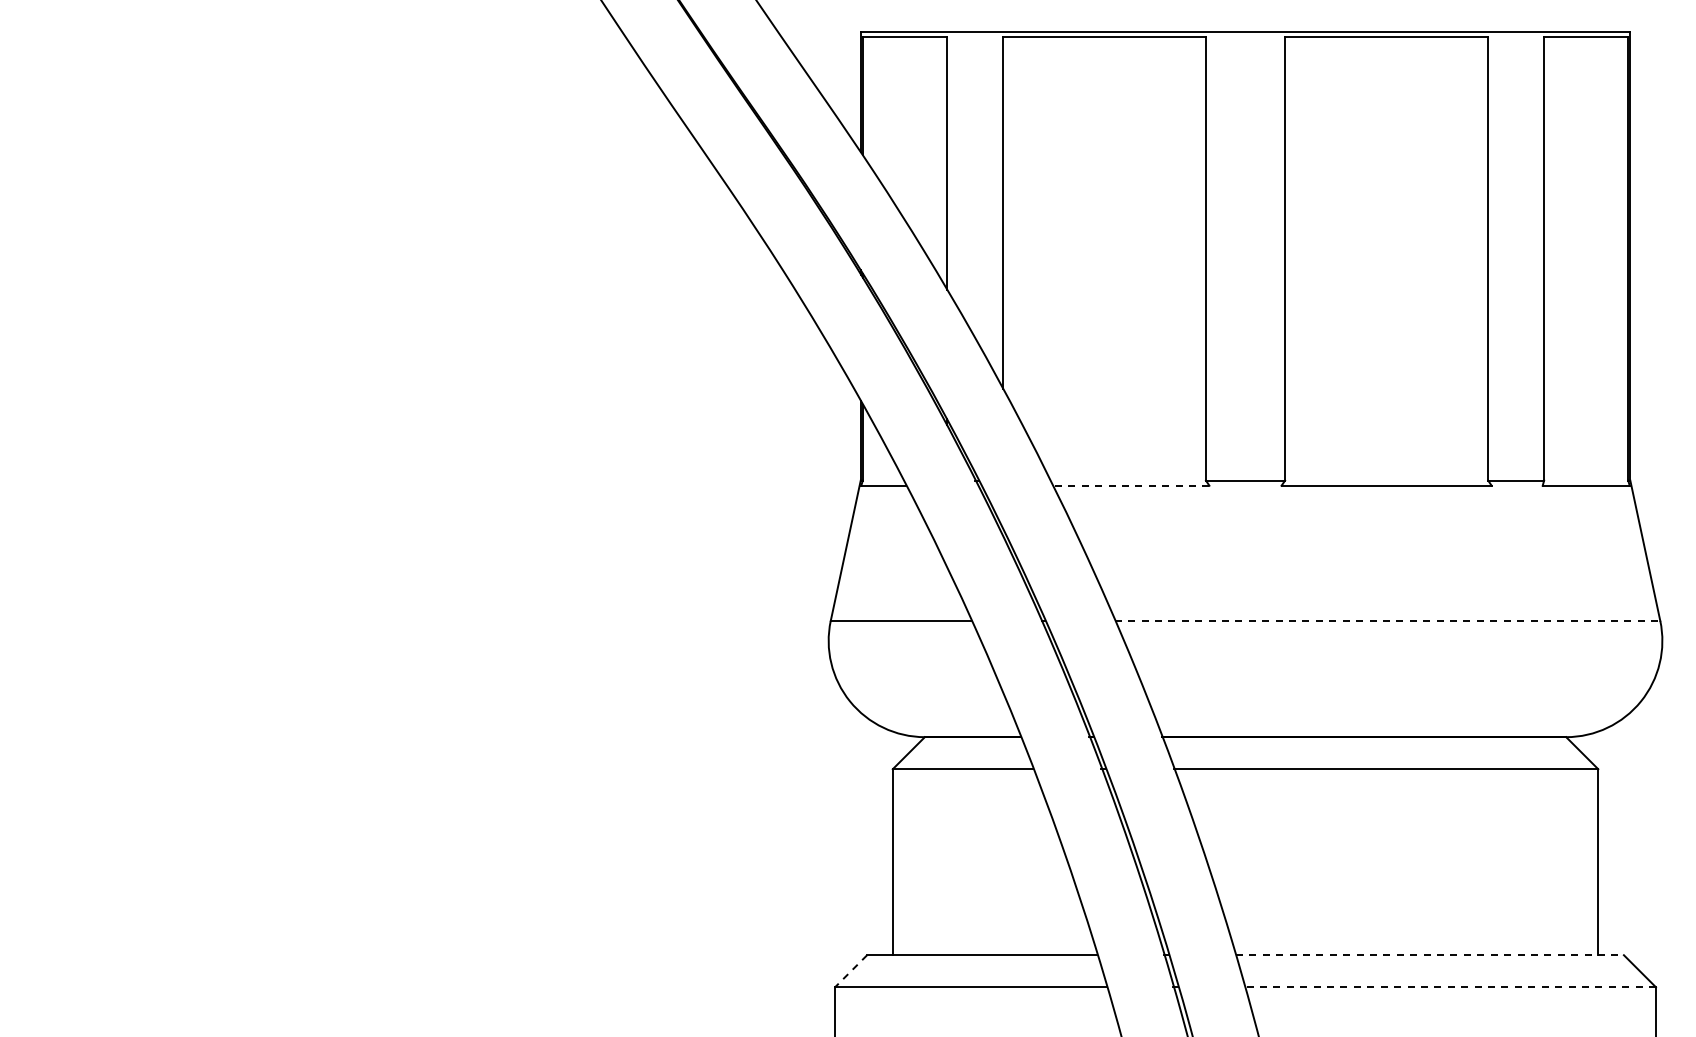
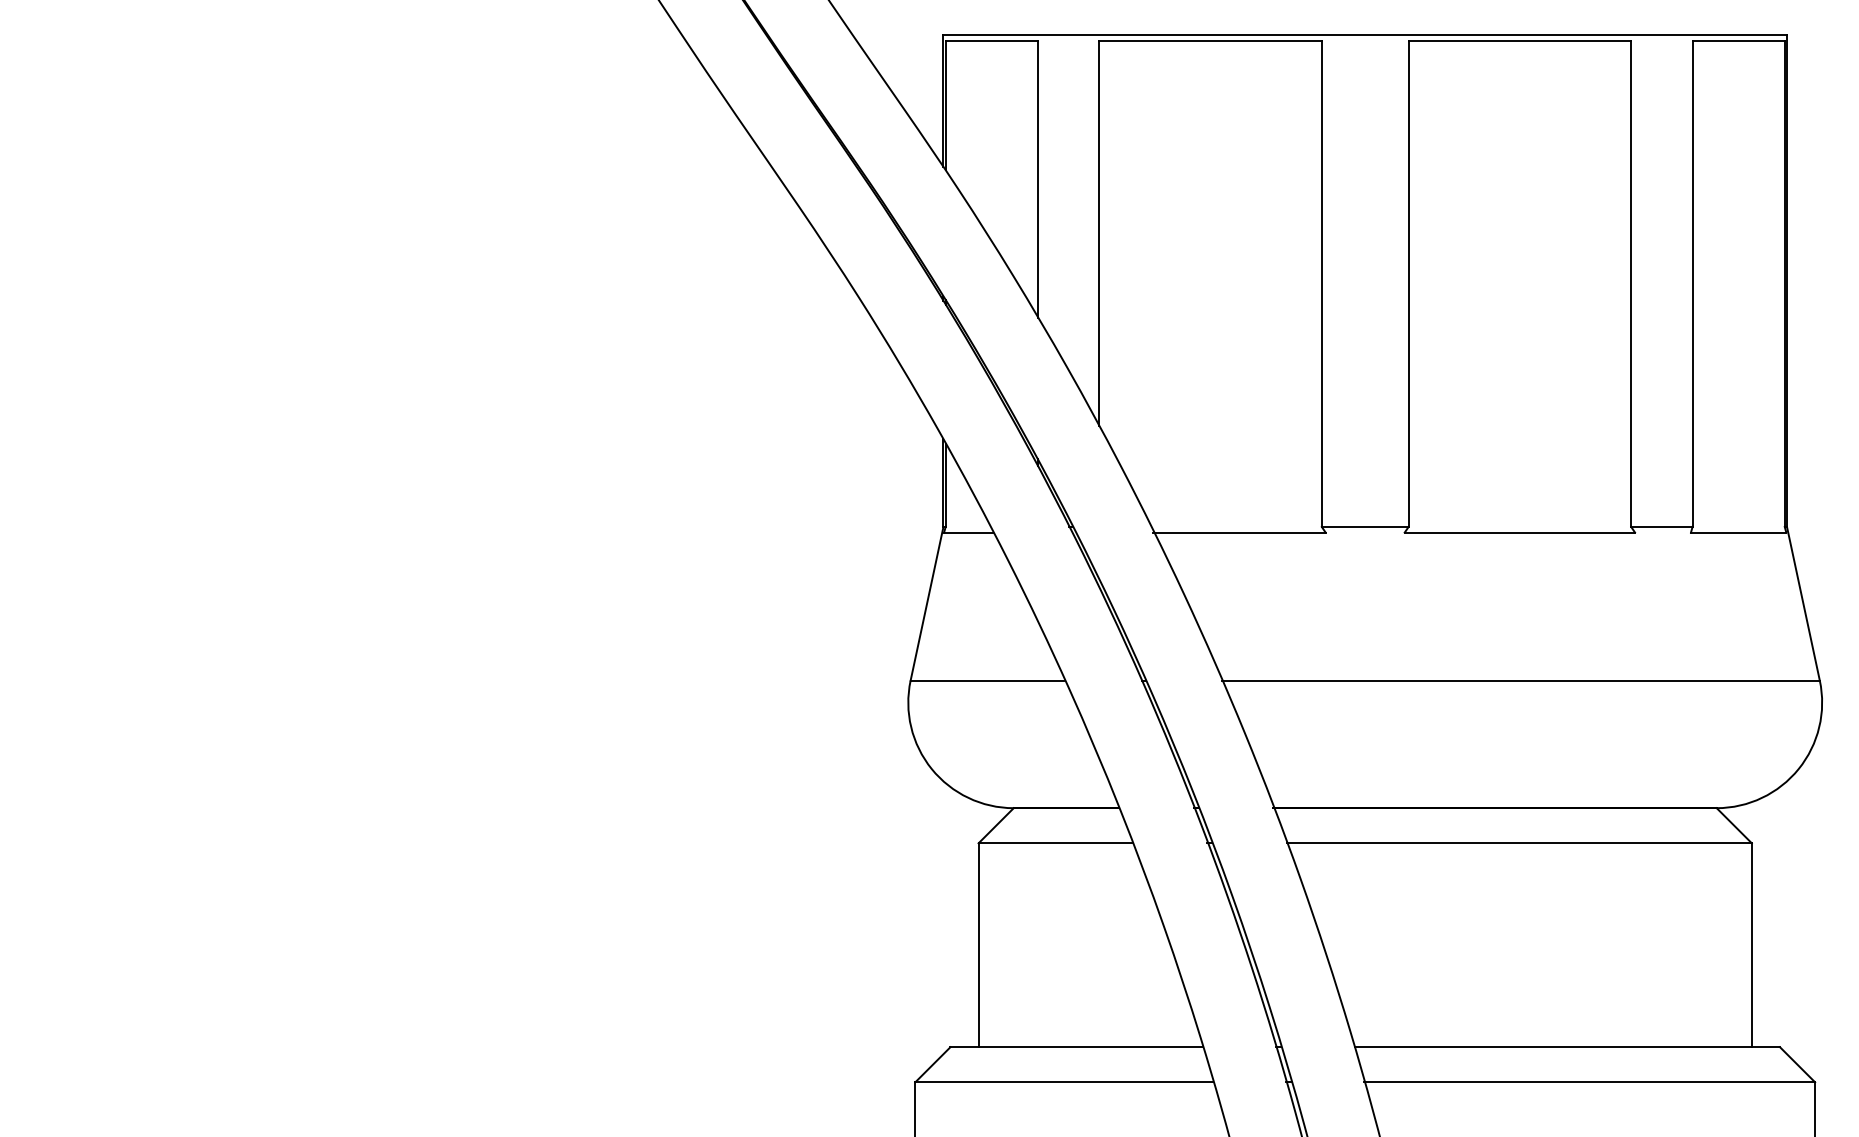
line: (1130, 485) -> (1239, 532), dashed -> solid
line: (1387, 620) -> (1520, 680), dashed -> solid
line: (1430, 955) -> (1567, 1047), dashed -> solid
line: (851, 971) -> (933, 1065), dashed -> solid
line: (1450, 987) -> (1589, 1082), dashed -> solid

